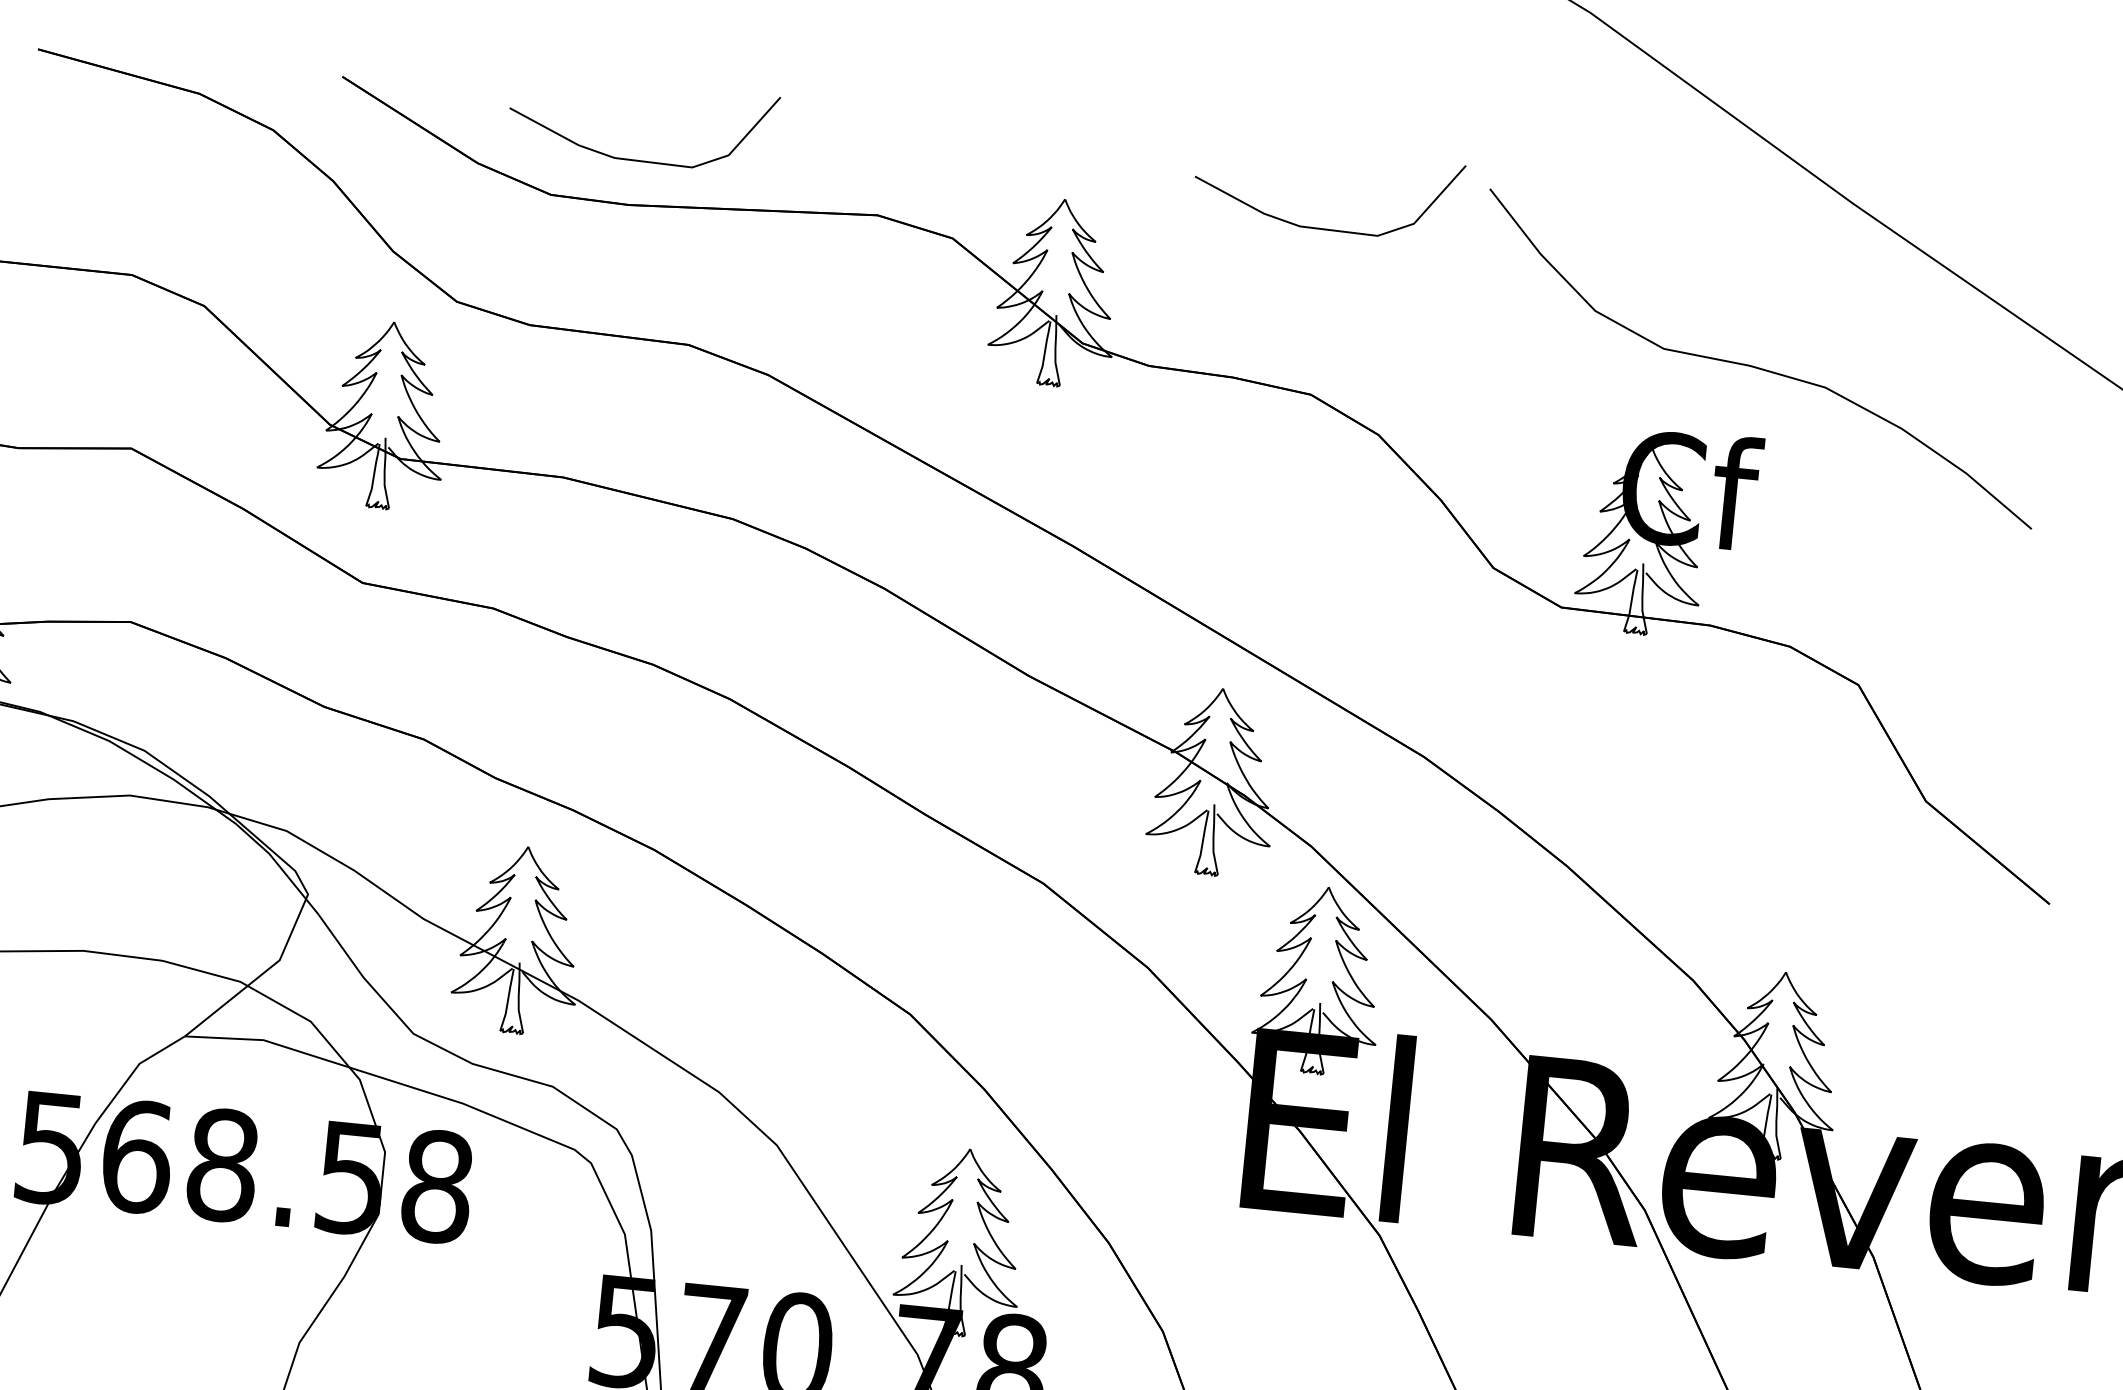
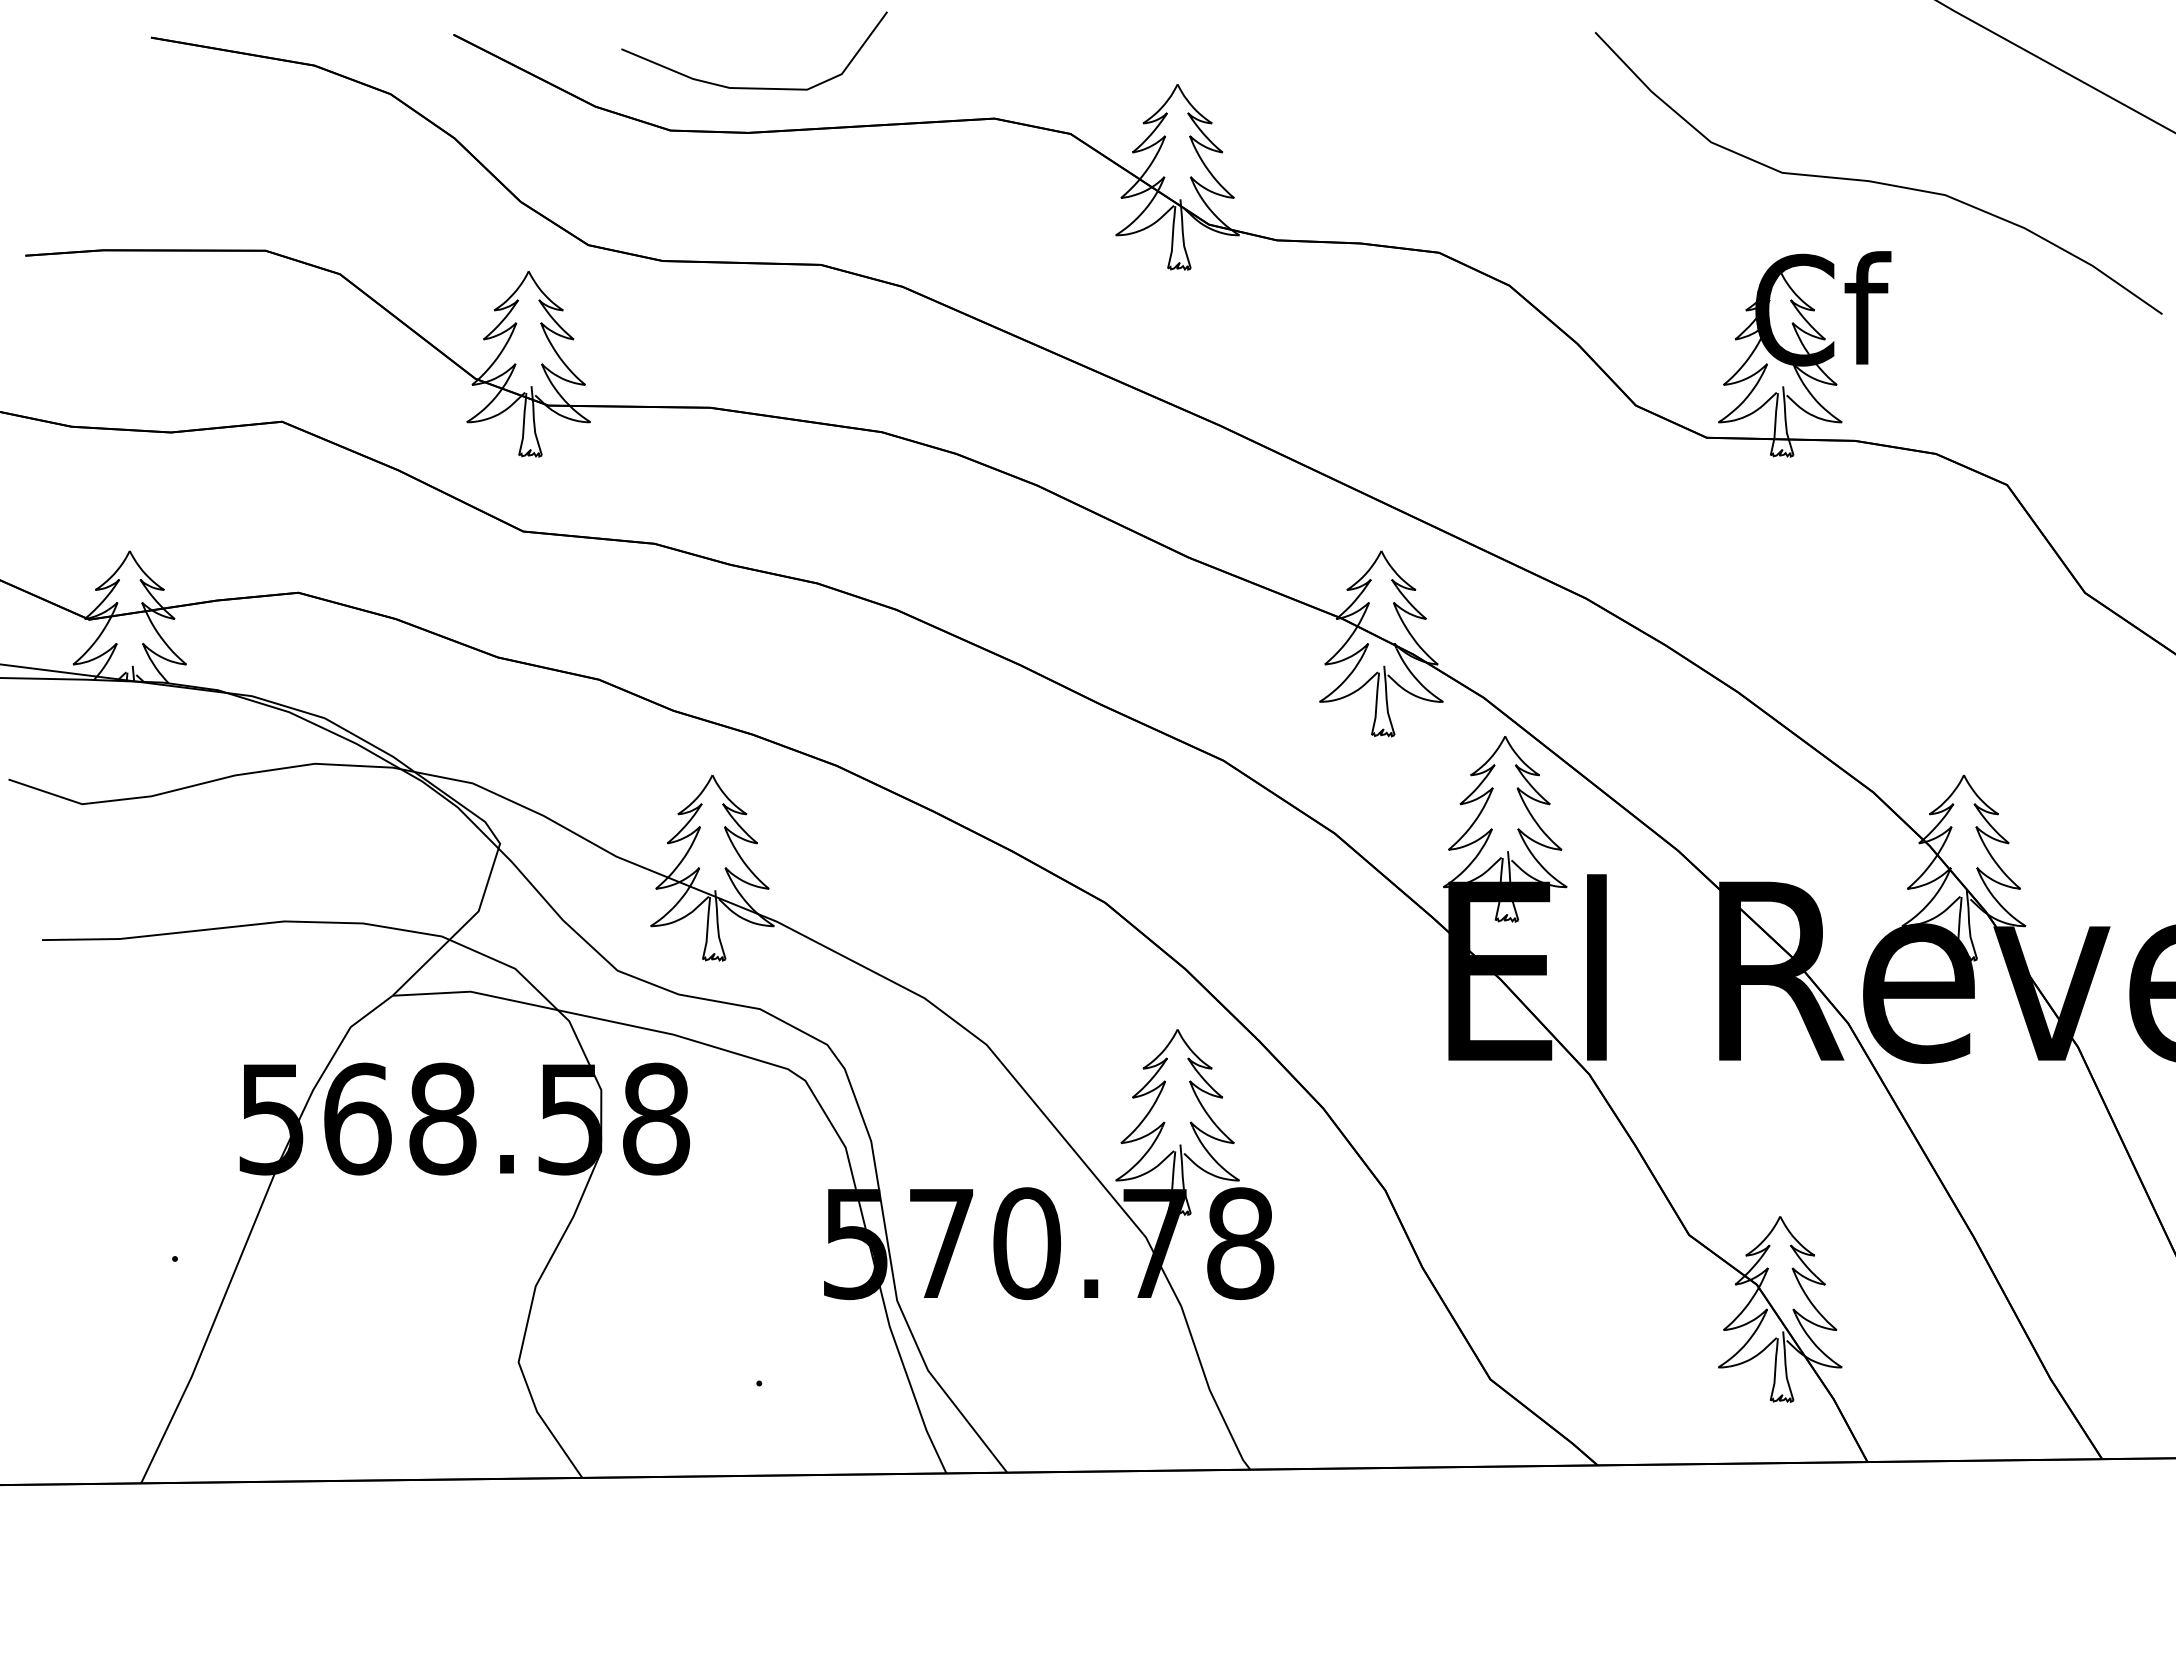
curve: (1324, 228) -> (1436, 87), removed

